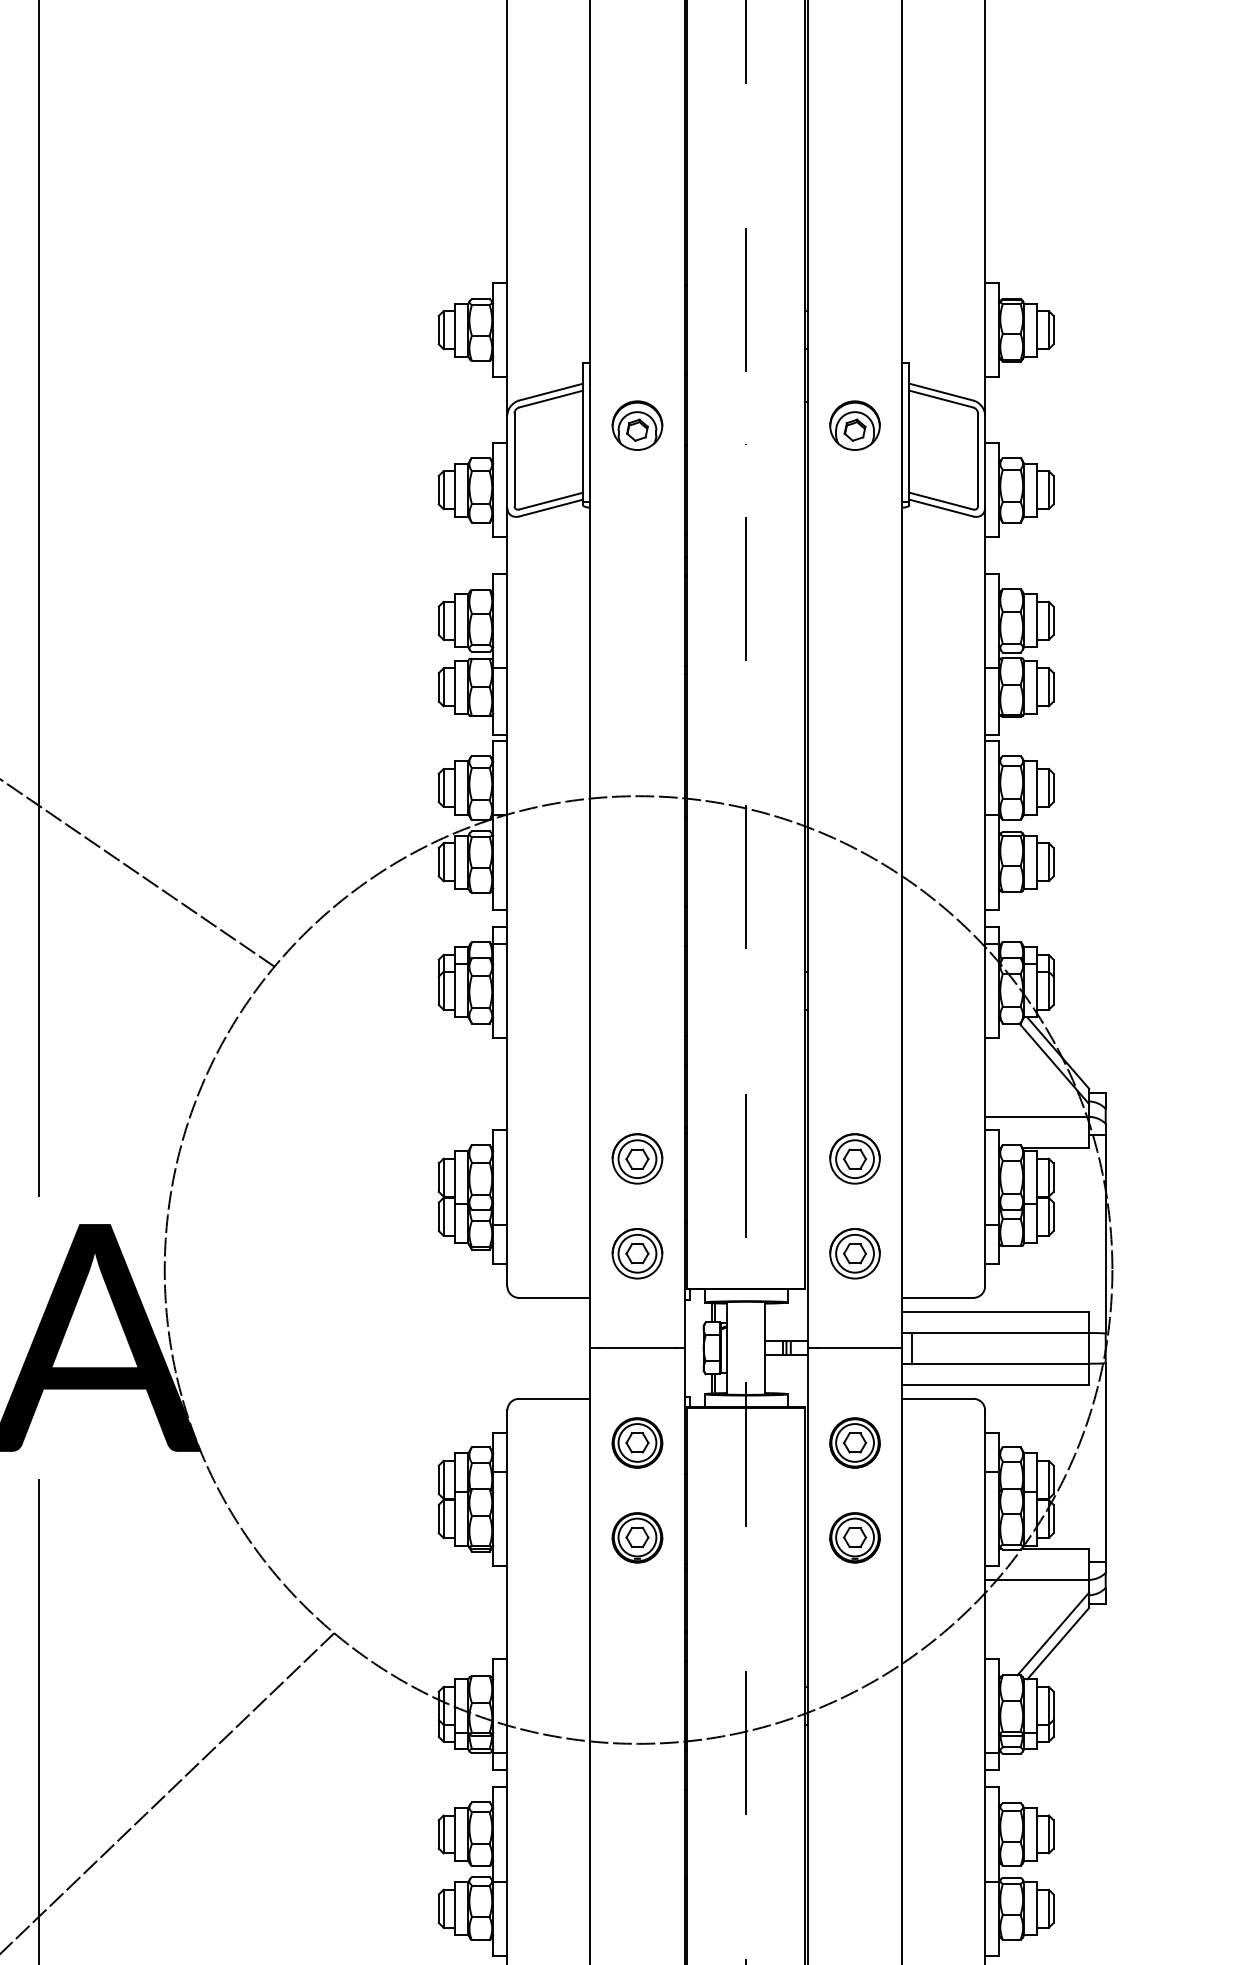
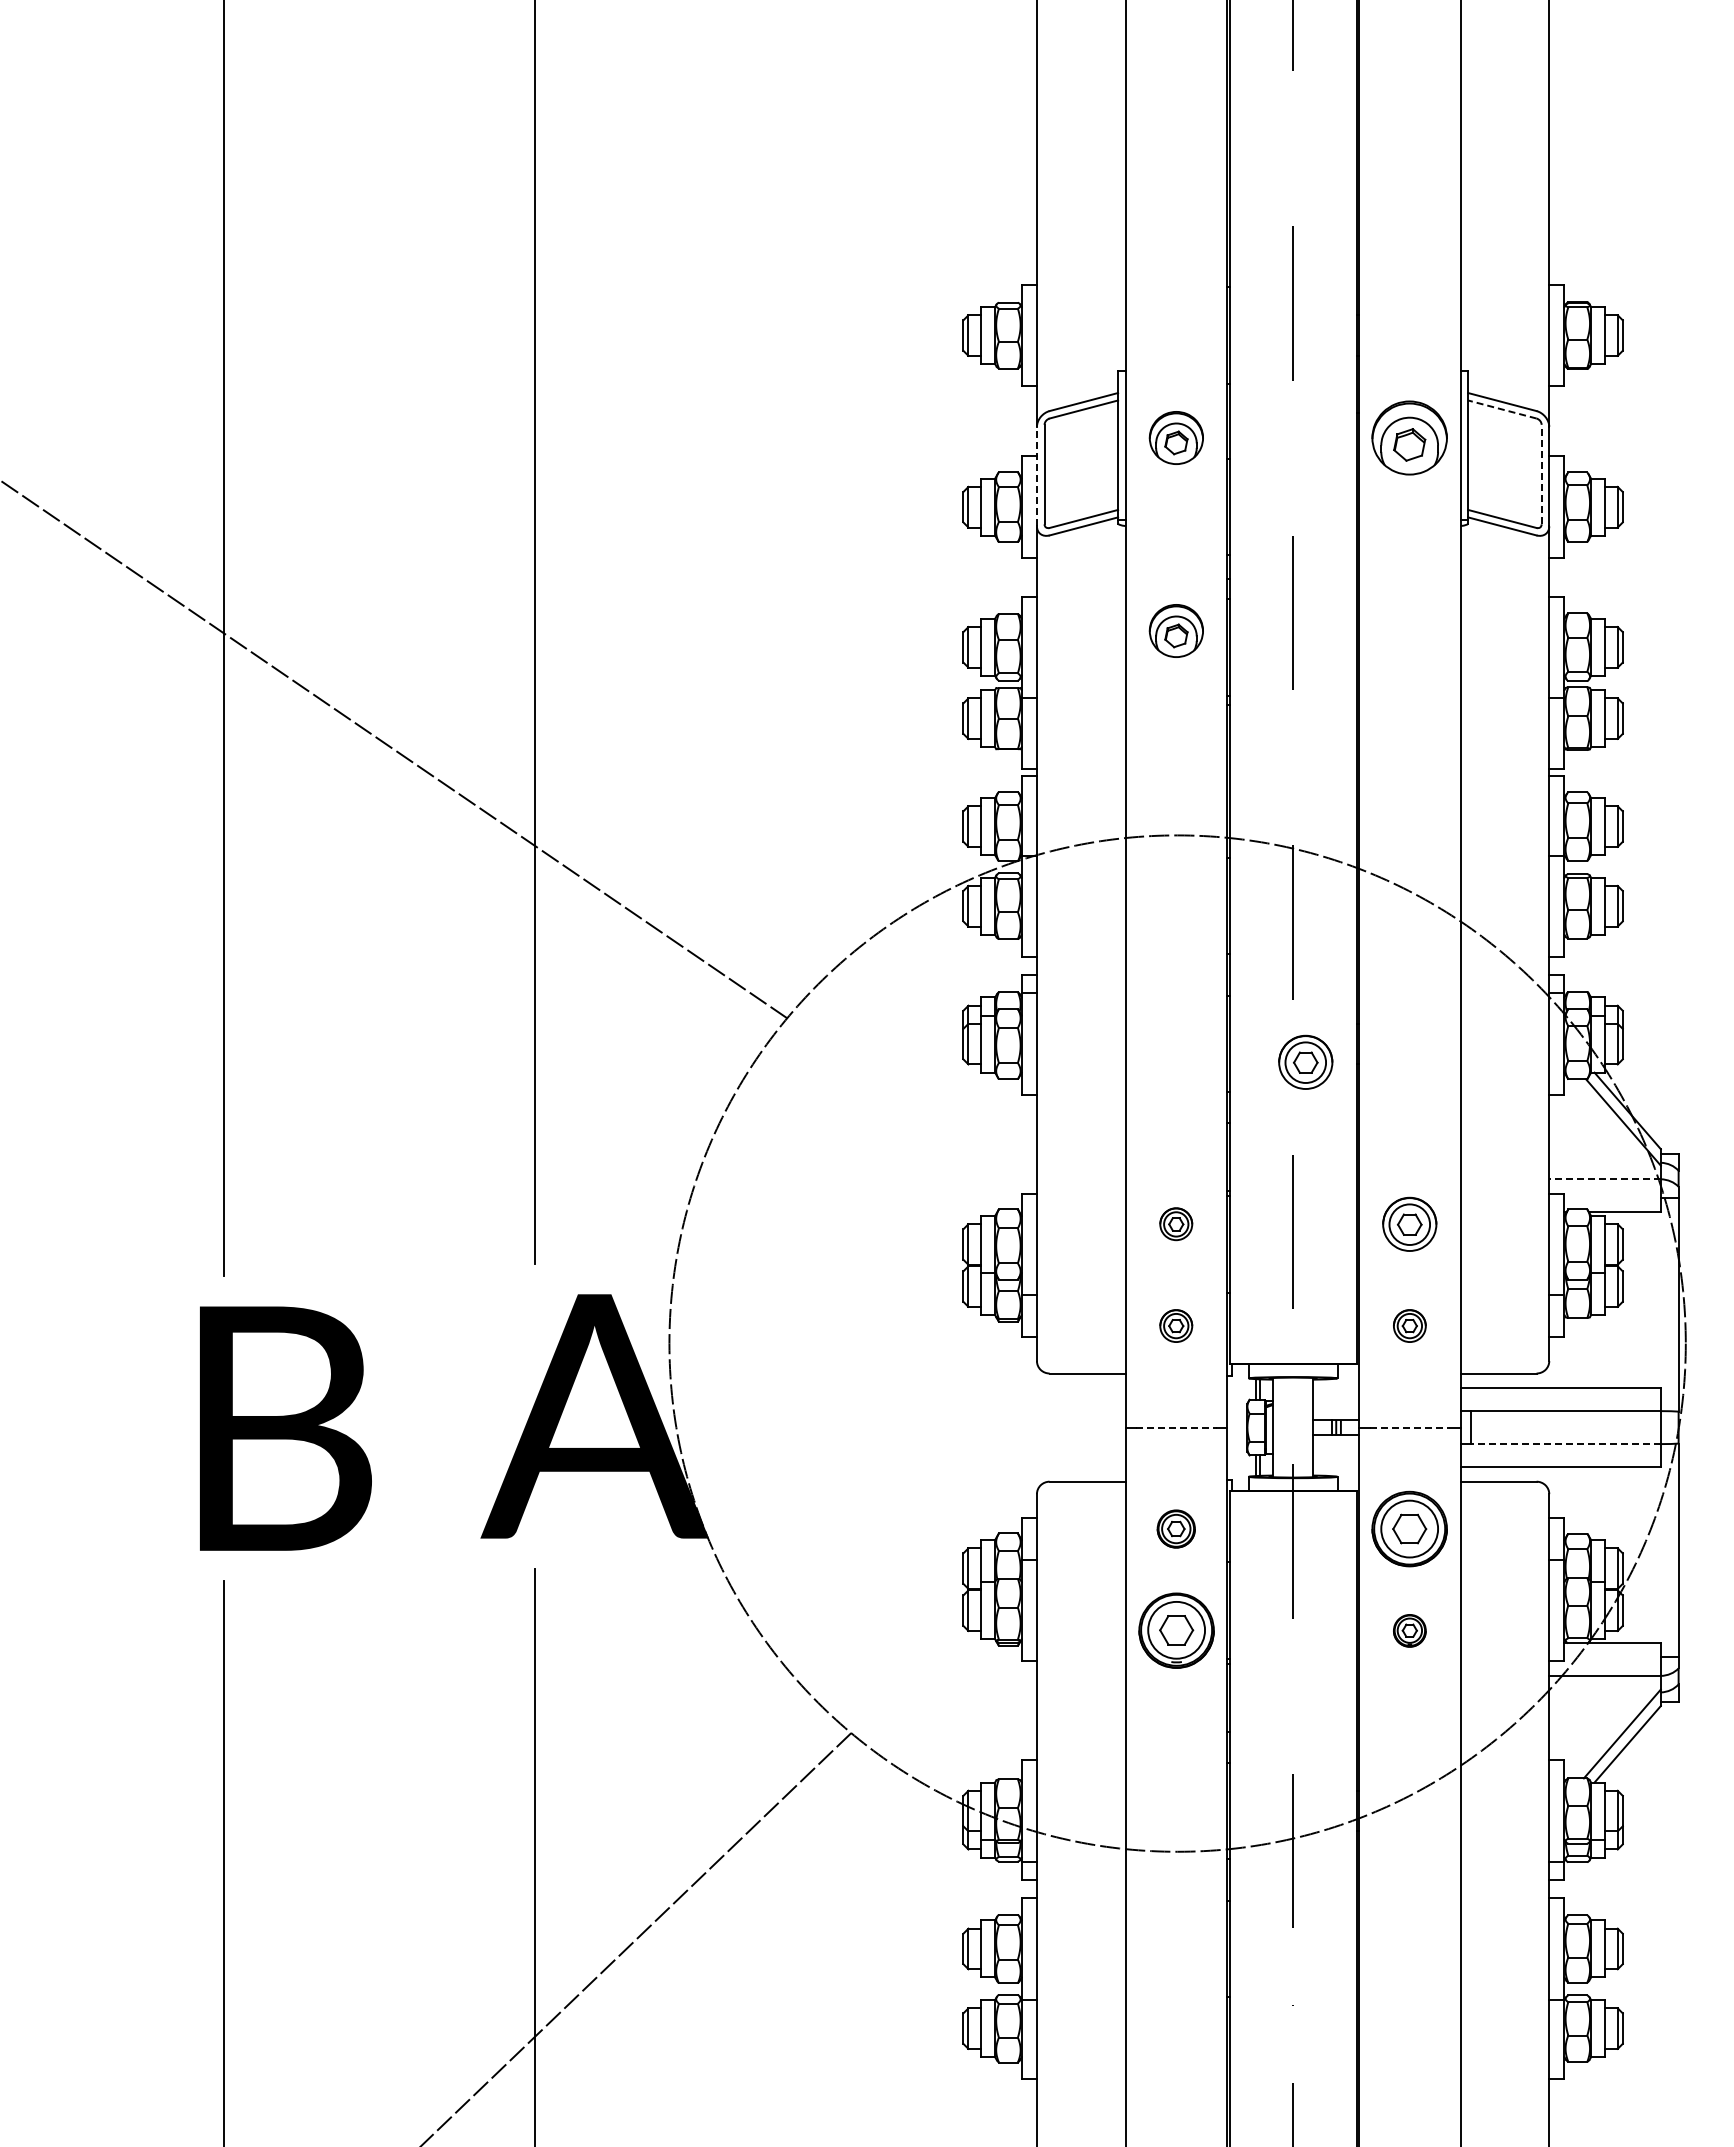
line: (940, 399) -> (1501, 409), solid -> dashed
part: (854, 425) -> (1409, 437), size x1.4
line: (977, 459) -> (1541, 474), solid -> dashed
line: (506, 461) -> (1036, 476), solid -> dashed
part: (636, 605) -> (1175, 630), added
part: (757, 1007) -> (1305, 1061), added
line: (1037, 1117) -> (1605, 1179), solid -> dashed
part: (636, 1158) -> (1175, 1223), size x0.6
part: (636, 1253) -> (1175, 1325), size x0.6
part: (854, 1253) -> (1409, 1325), size x0.6
line: (637, 1348) -> (1176, 1427), solid -> dashed
line: (855, 1348) -> (1410, 1427), solid -> dashed
line: (1000, 1364) -> (1565, 1444), solid -> dashed
part: (636, 1442) -> (1175, 1528), size x0.7
part: (854, 1442) -> (1409, 1528), size x1.4
part: (636, 1537) -> (1175, 1630), size x1.4
part: (854, 1537) -> (1409, 1630), size x0.6

